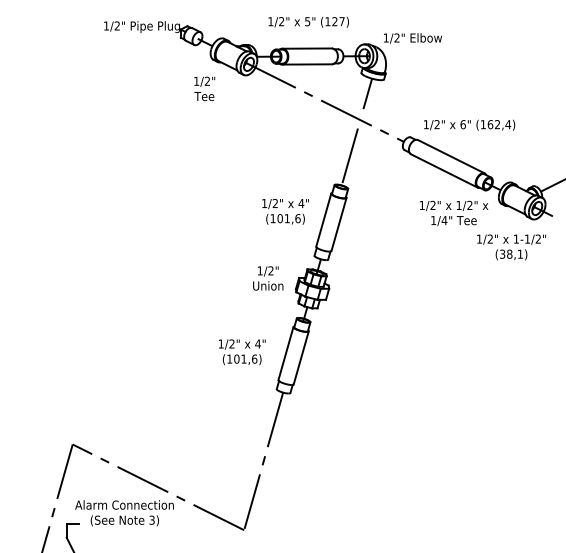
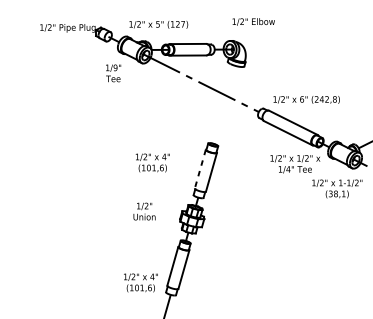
text: (308, 22) -> (158, 24), moved
text: (412, 38) -> (253, 22), moved
text: (207, 80) -> (115, 67), 1/2" -> 1/9"
line: (367, 93) -> (232, 76), removed
text: (495, 124) -> (325, 99), (162,4) -> (242,8)
line: (349, 158) -> (219, 124), removed
text: (285, 211) -> (152, 162), moved
line: (323, 220) -> (200, 169), solid -> dashed
text: (268, 278) -> (144, 211), moved
text: (242, 352) -> (141, 283), moved

